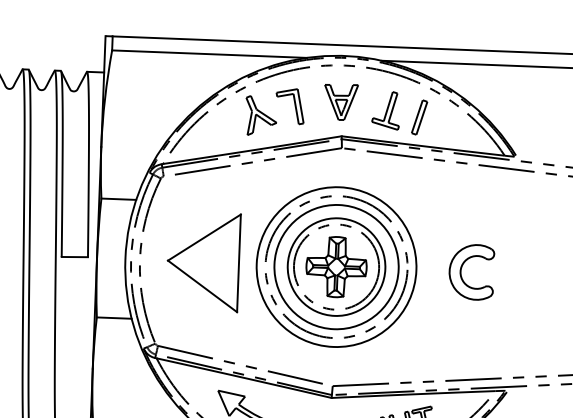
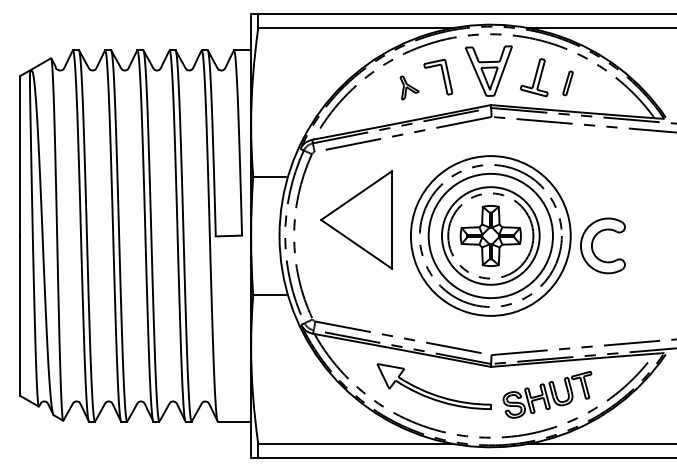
part: (340, 101) -> (488, 70), size x1.4
part: (260, 115) -> (409, 87), size x0.6
part: (419, 117) -> (567, 83), size x0.7
part: (203, 261) -> (356, 219), moved
part: (462, 268) -> (593, 242), moved

